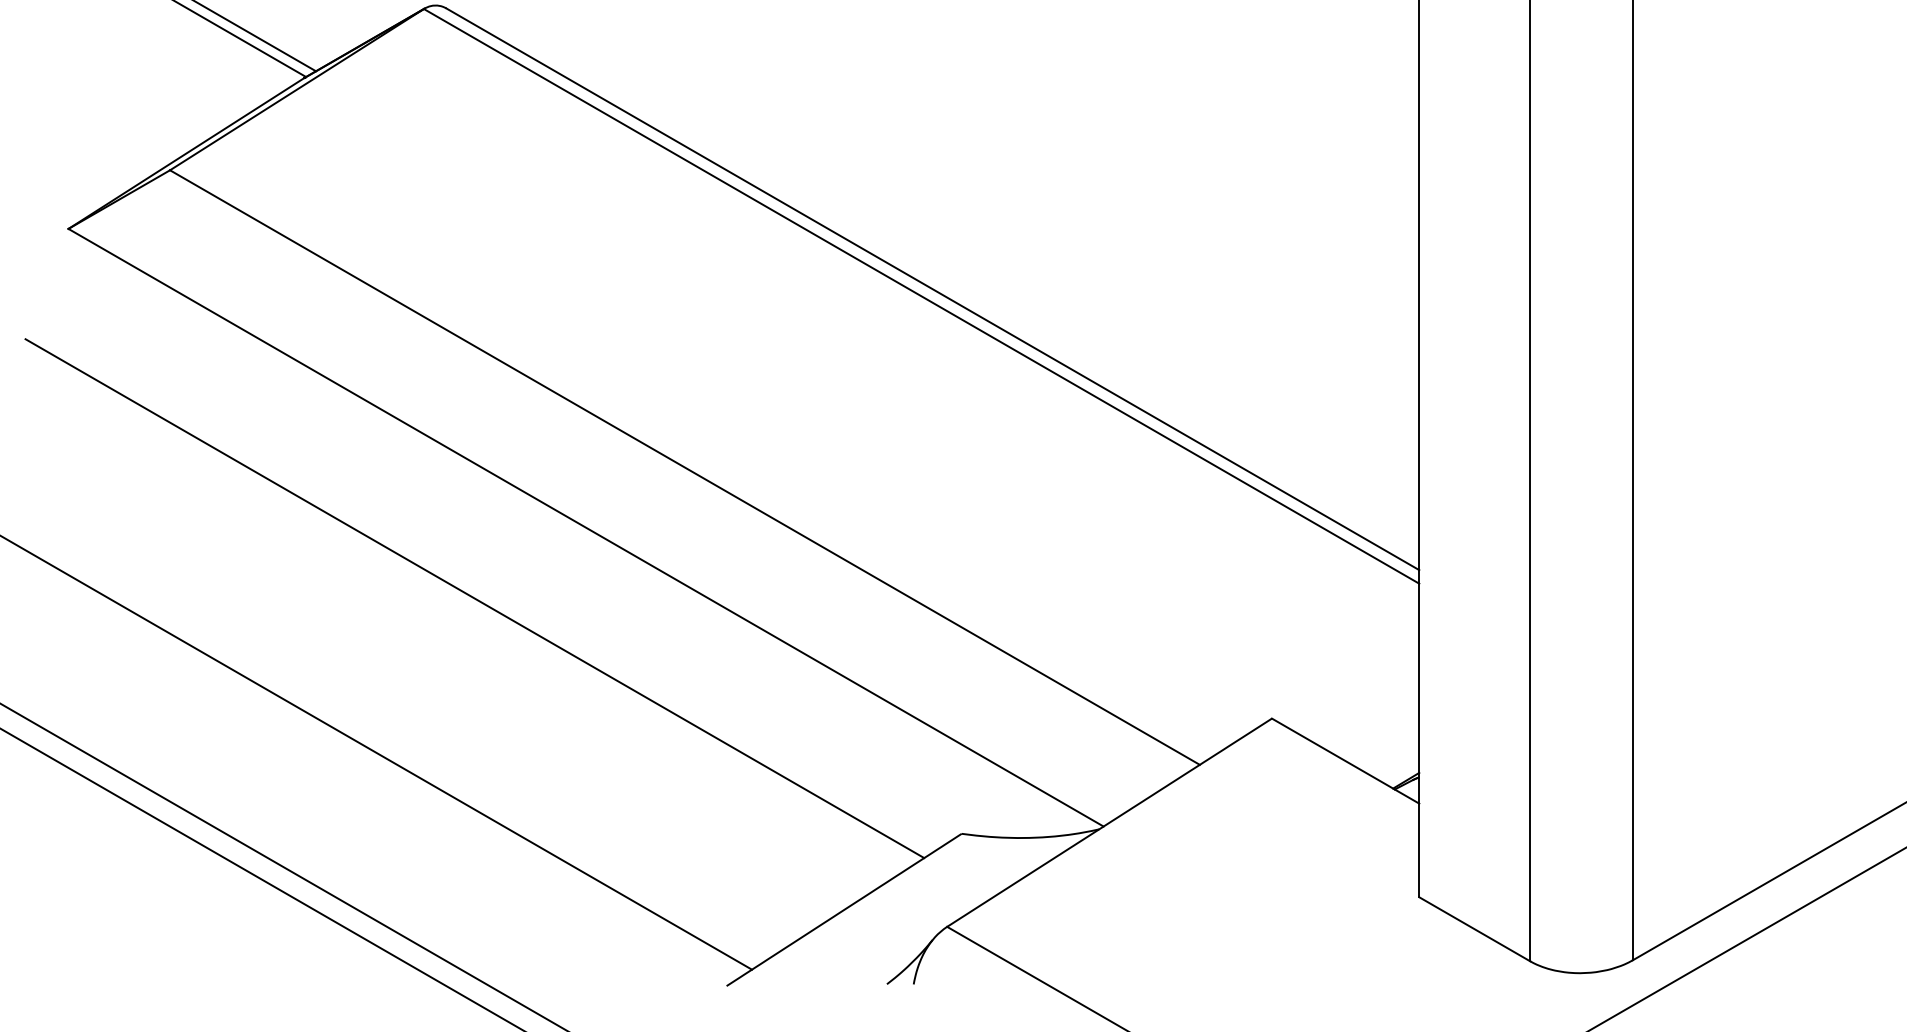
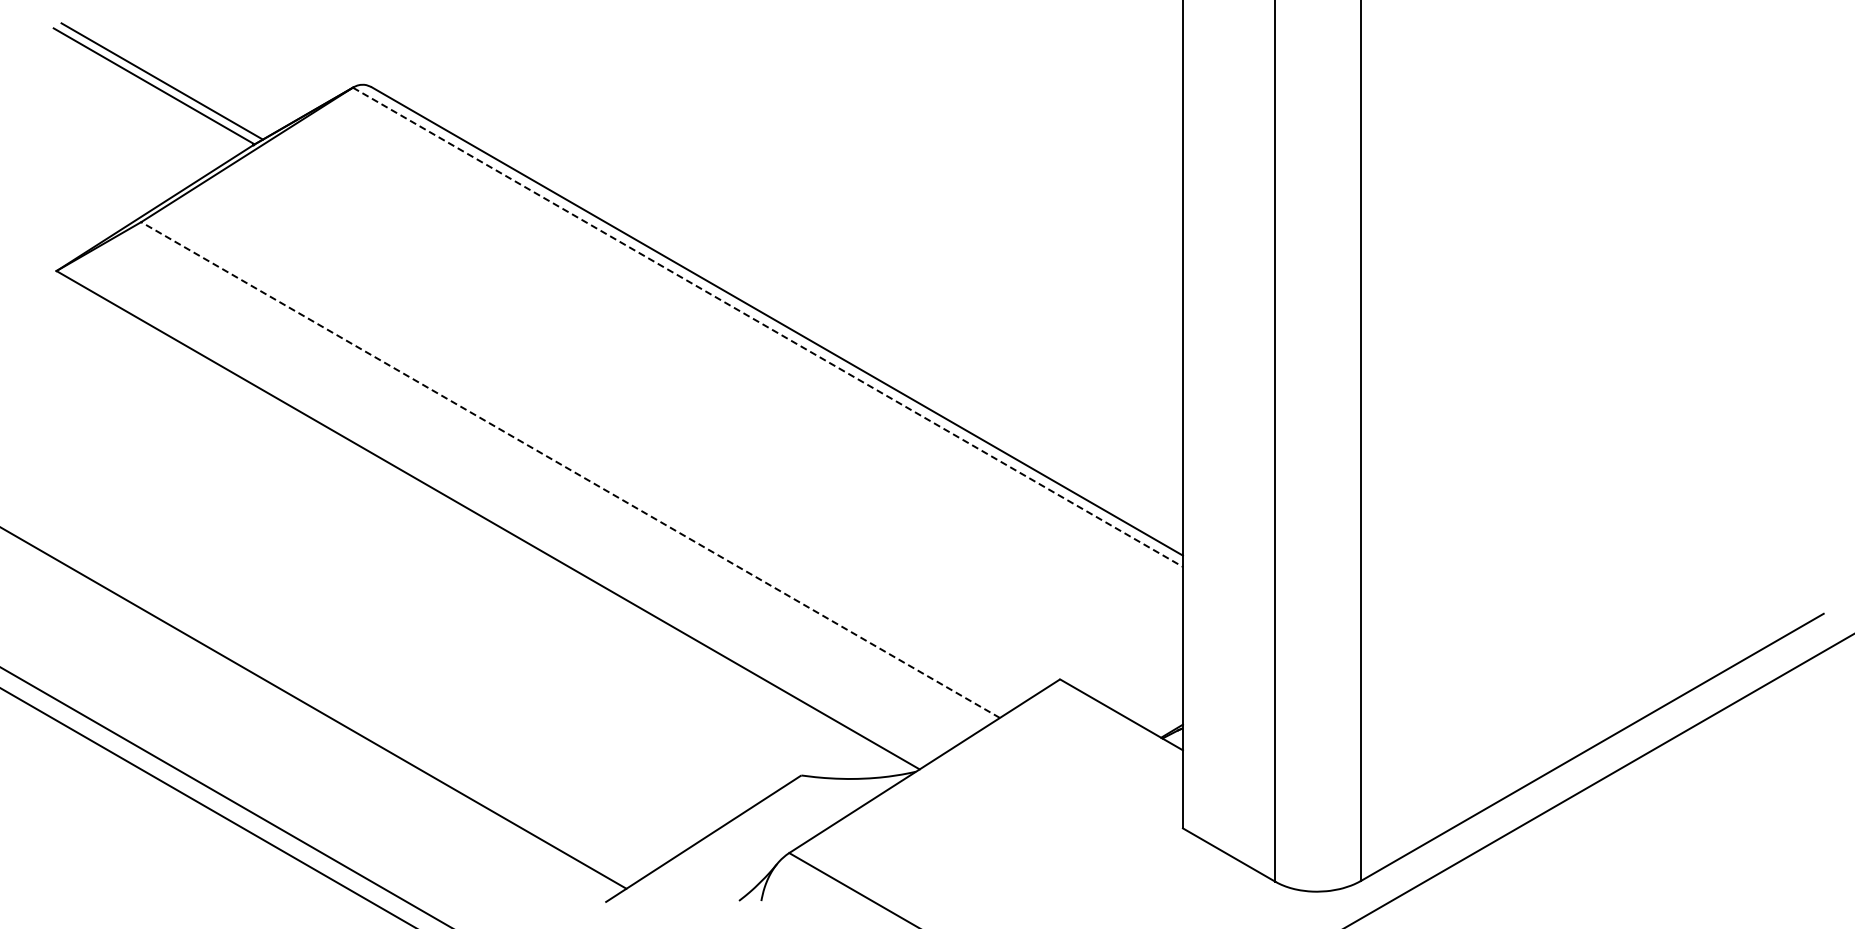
line: (922, 296) -> (768, 327), solid -> dashed
line: (684, 468) -> (570, 470), solid -> dashed
line: (474, 598) -> (395, 579), removed

